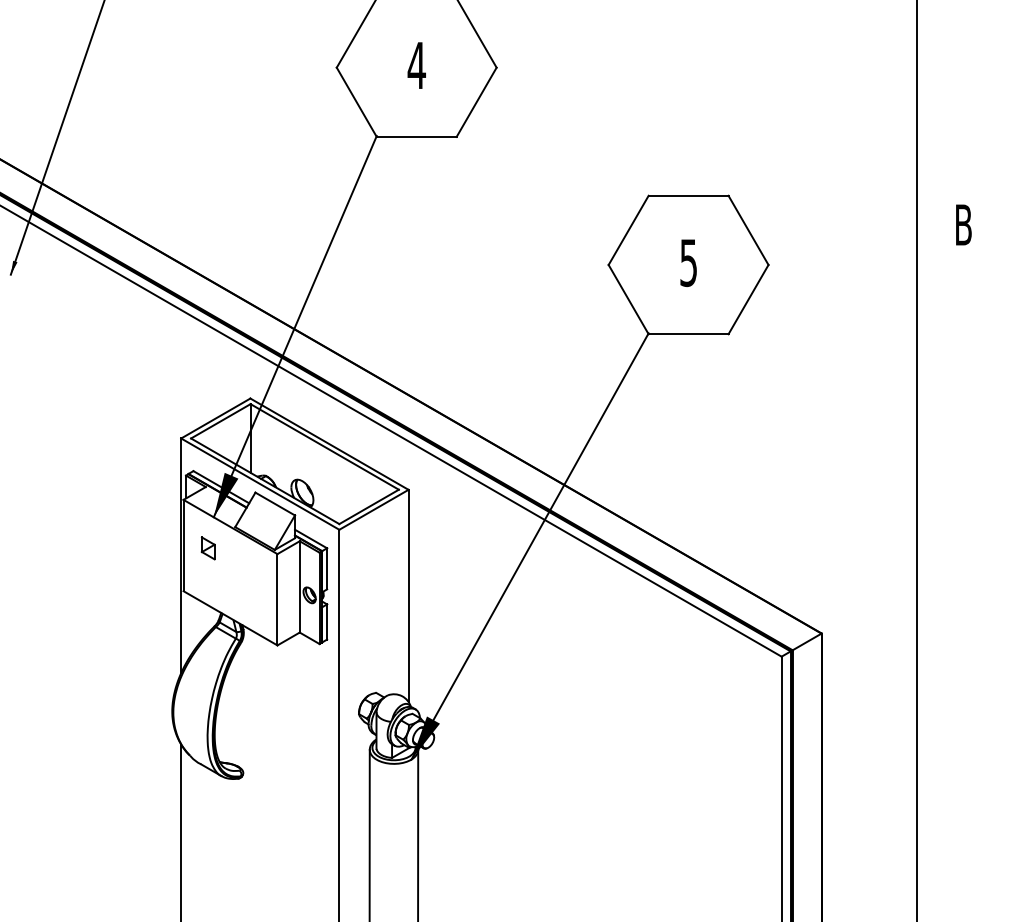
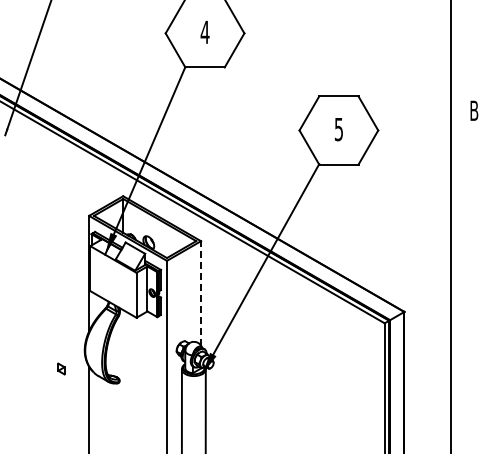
part: (208, 547) -> (61, 368), moved
line: (409, 594) -> (201, 292), solid -> dashed

